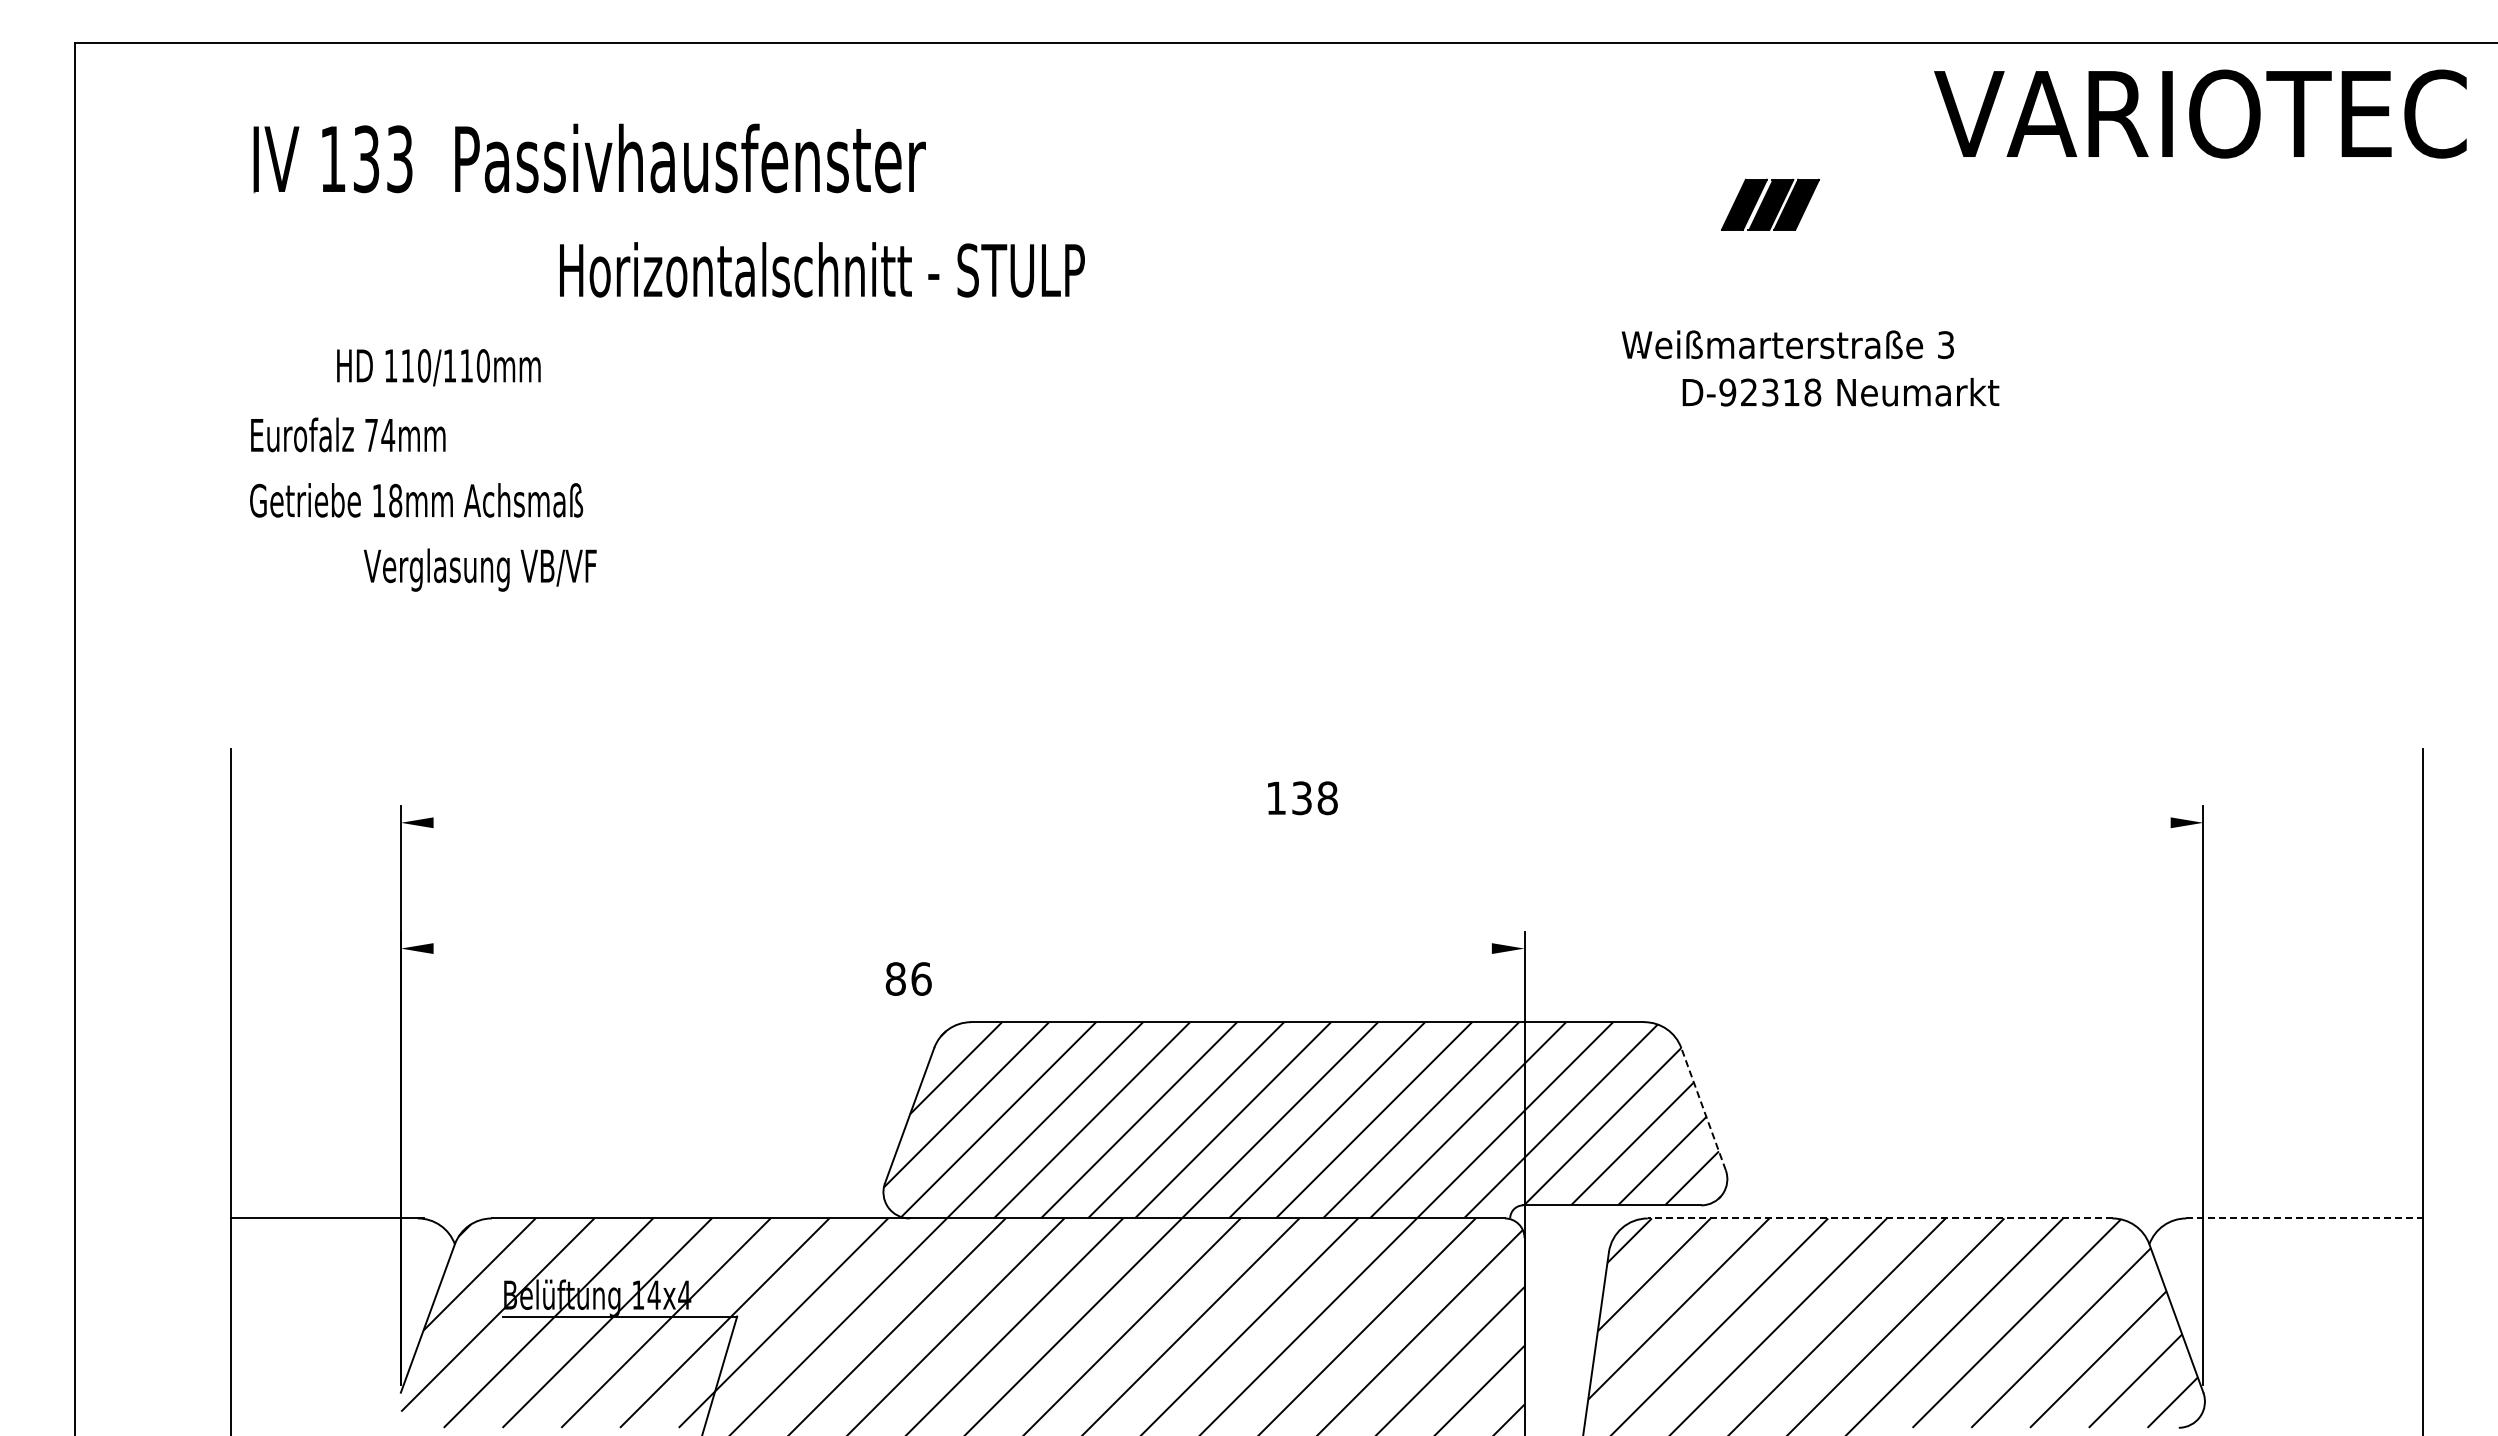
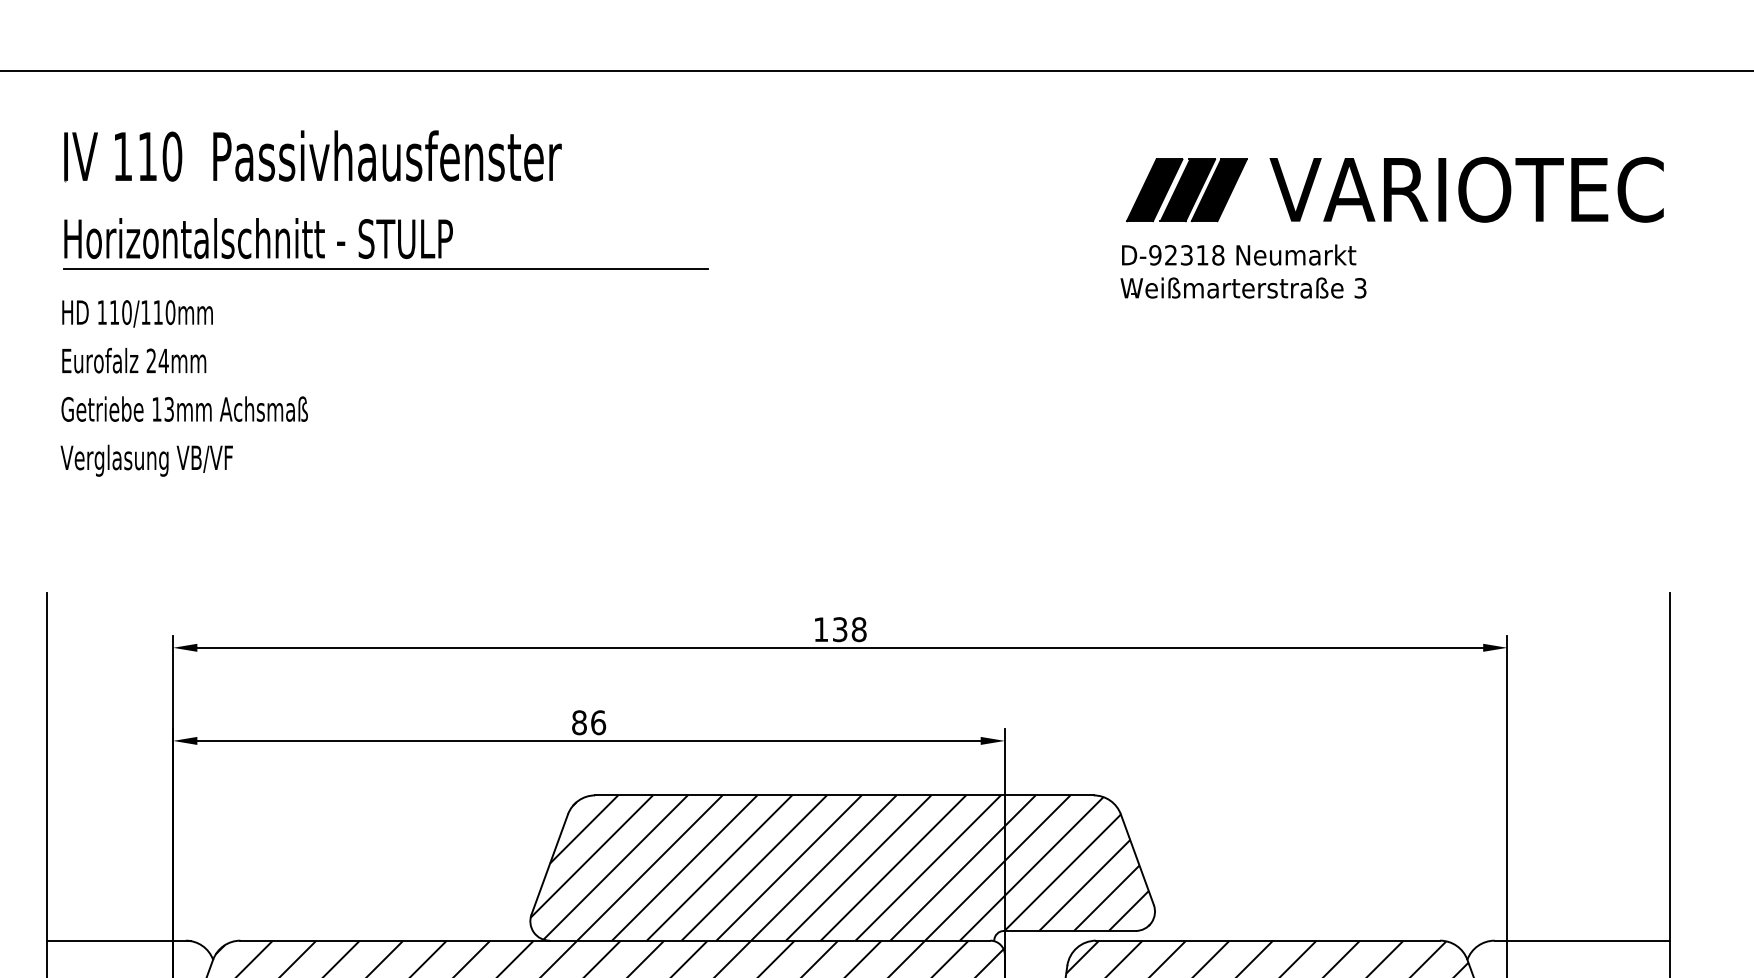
text: (2200, 113) -> (1466, 189), moved
text: (383, 159) -> (160, 156), 133 -> 110
part: (1770, 204) -> (1186, 190), size x1.67
text: (822, 269) -> (258, 238), moved
line: (688, 311) -> (386, 269), added
part: (1787, 344) -> (1243, 287), moved
text: (438, 367) -> (137, 313), moved
text: (1840, 392) -> (1238, 255), moved
text: (371, 434) -> (151, 360), 74mm -> 24mm
text: (395, 500) -> (169, 409), 18mm -> 13mm
text: (480, 569) -> (146, 460), moved
line: (1301, 822) -> (839, 647), added
line: (962, 948) -> (588, 740), added
text: (908, 978) -> (588, 722), moved
line: (1703, 1108) -> (1137, 859), dashed -> solid
line: (1879, 1218) -> (1267, 940), dashed -> solid
line: (2305, 1218) -> (1582, 940), dashed -> solid

